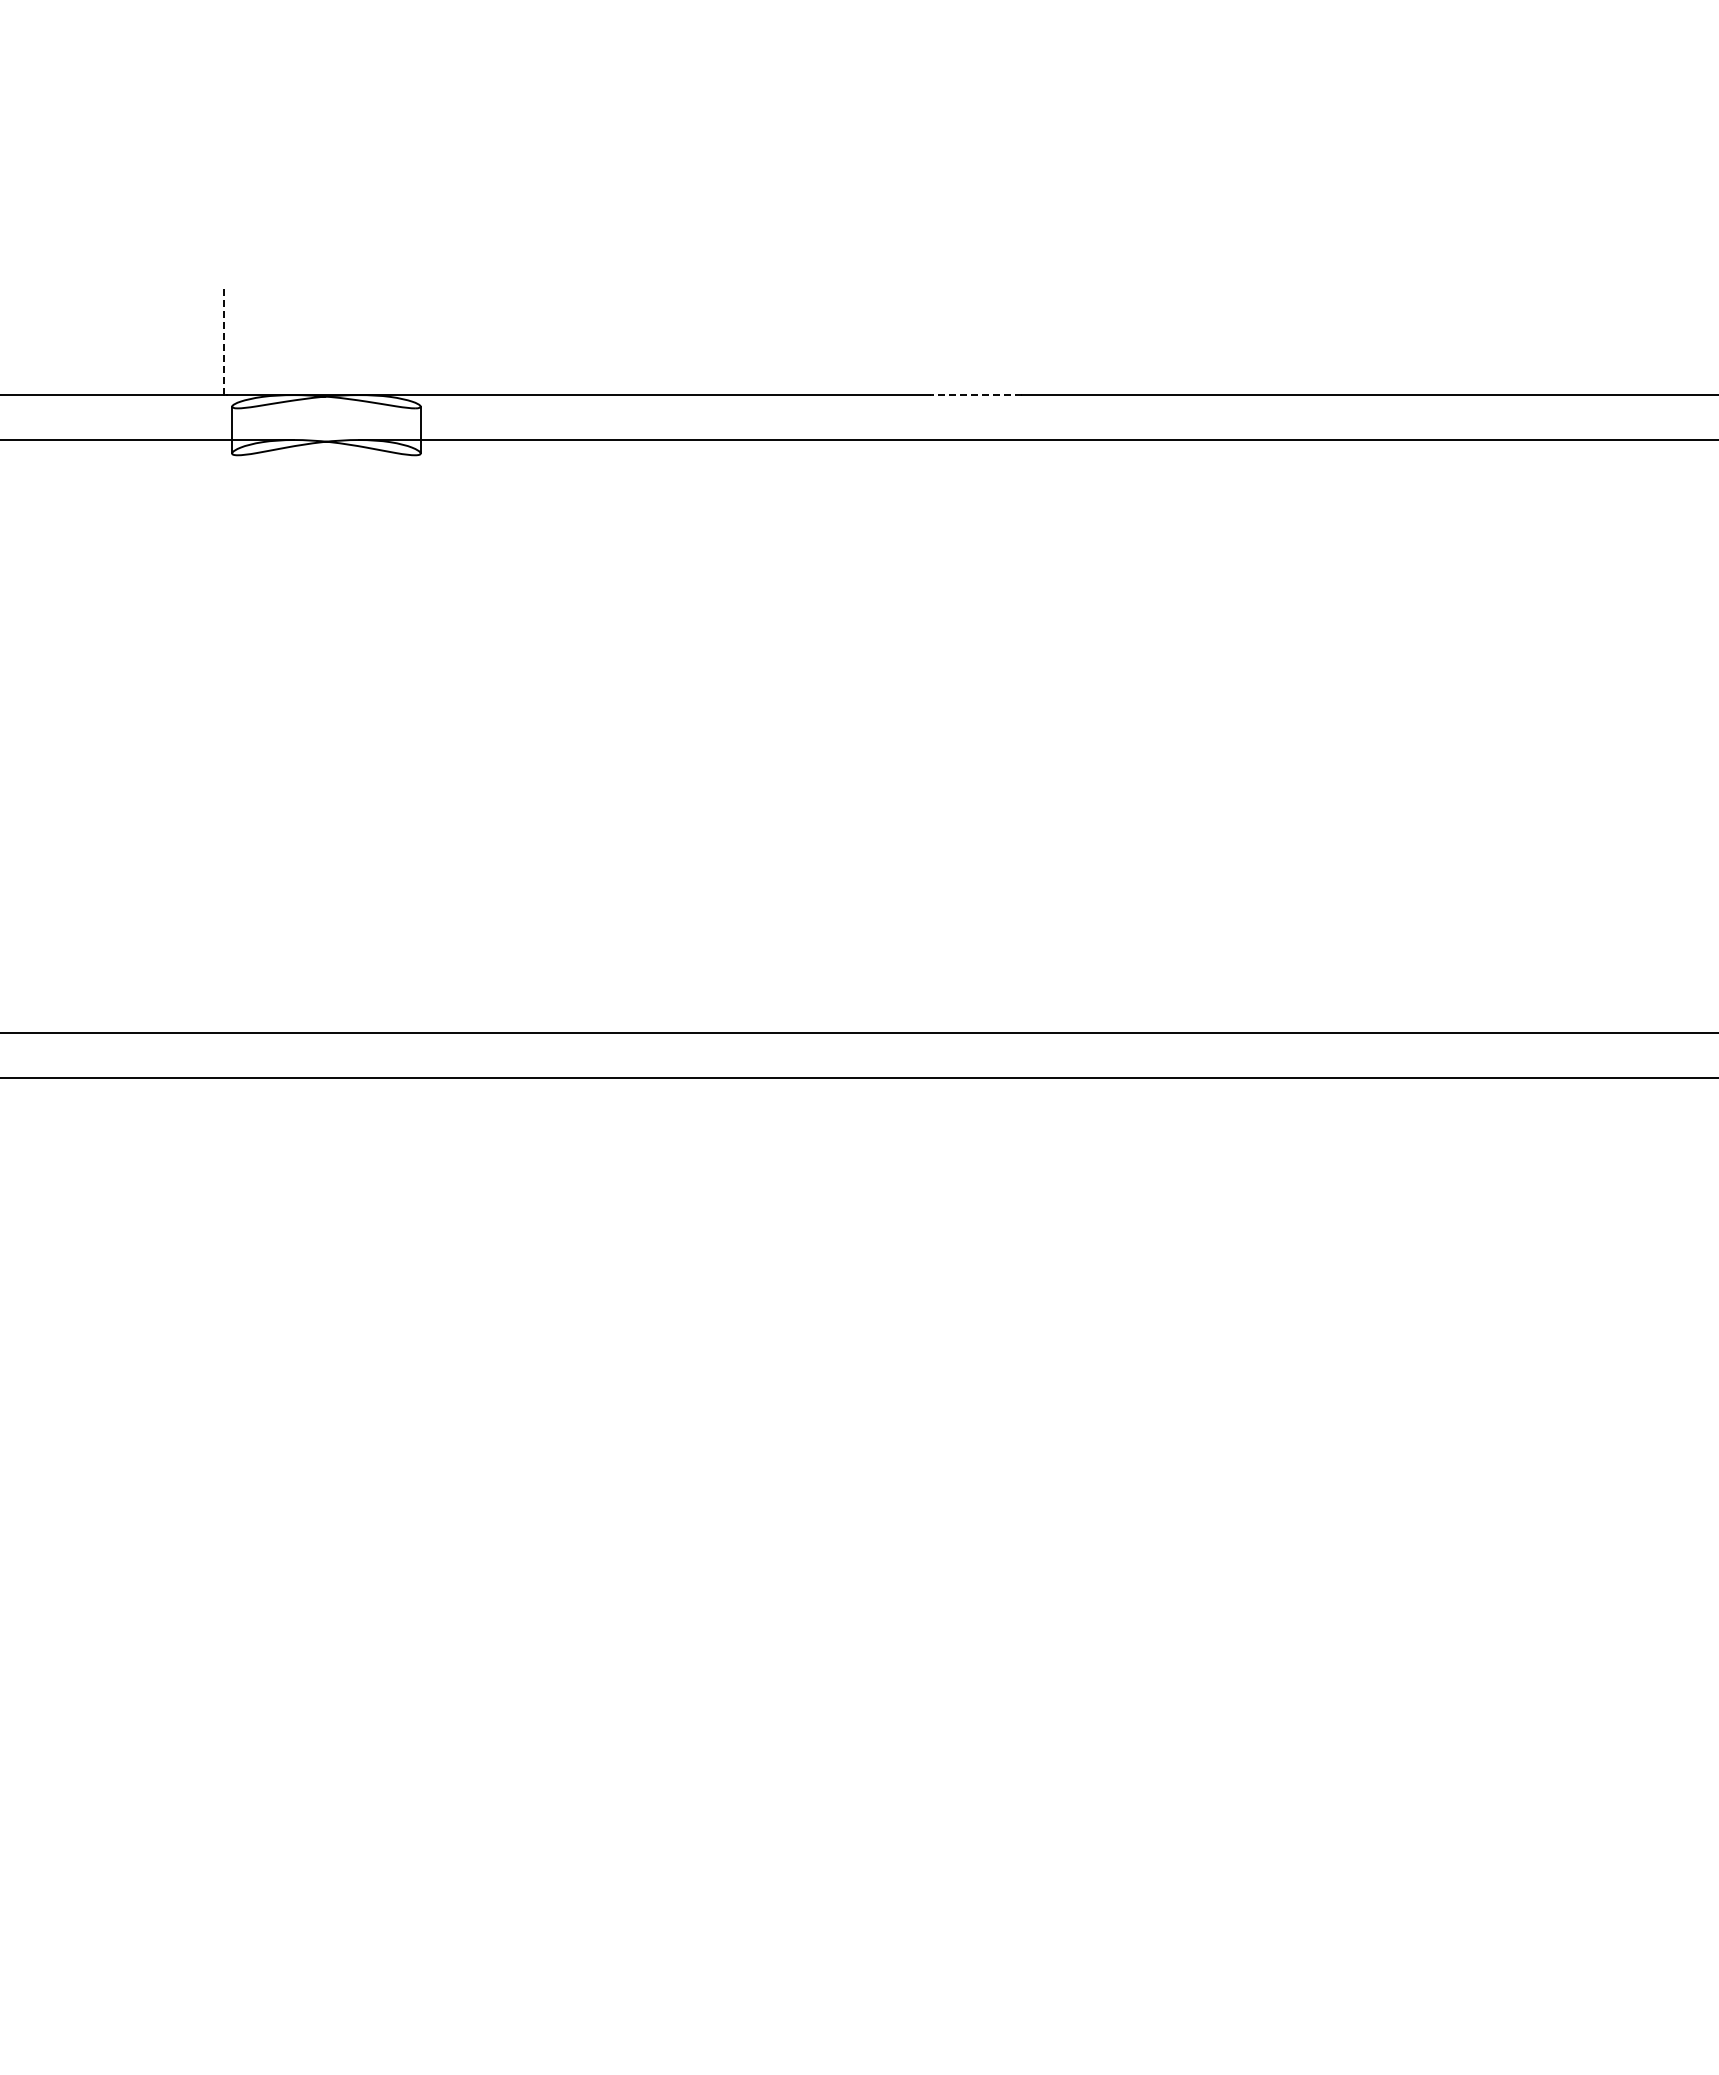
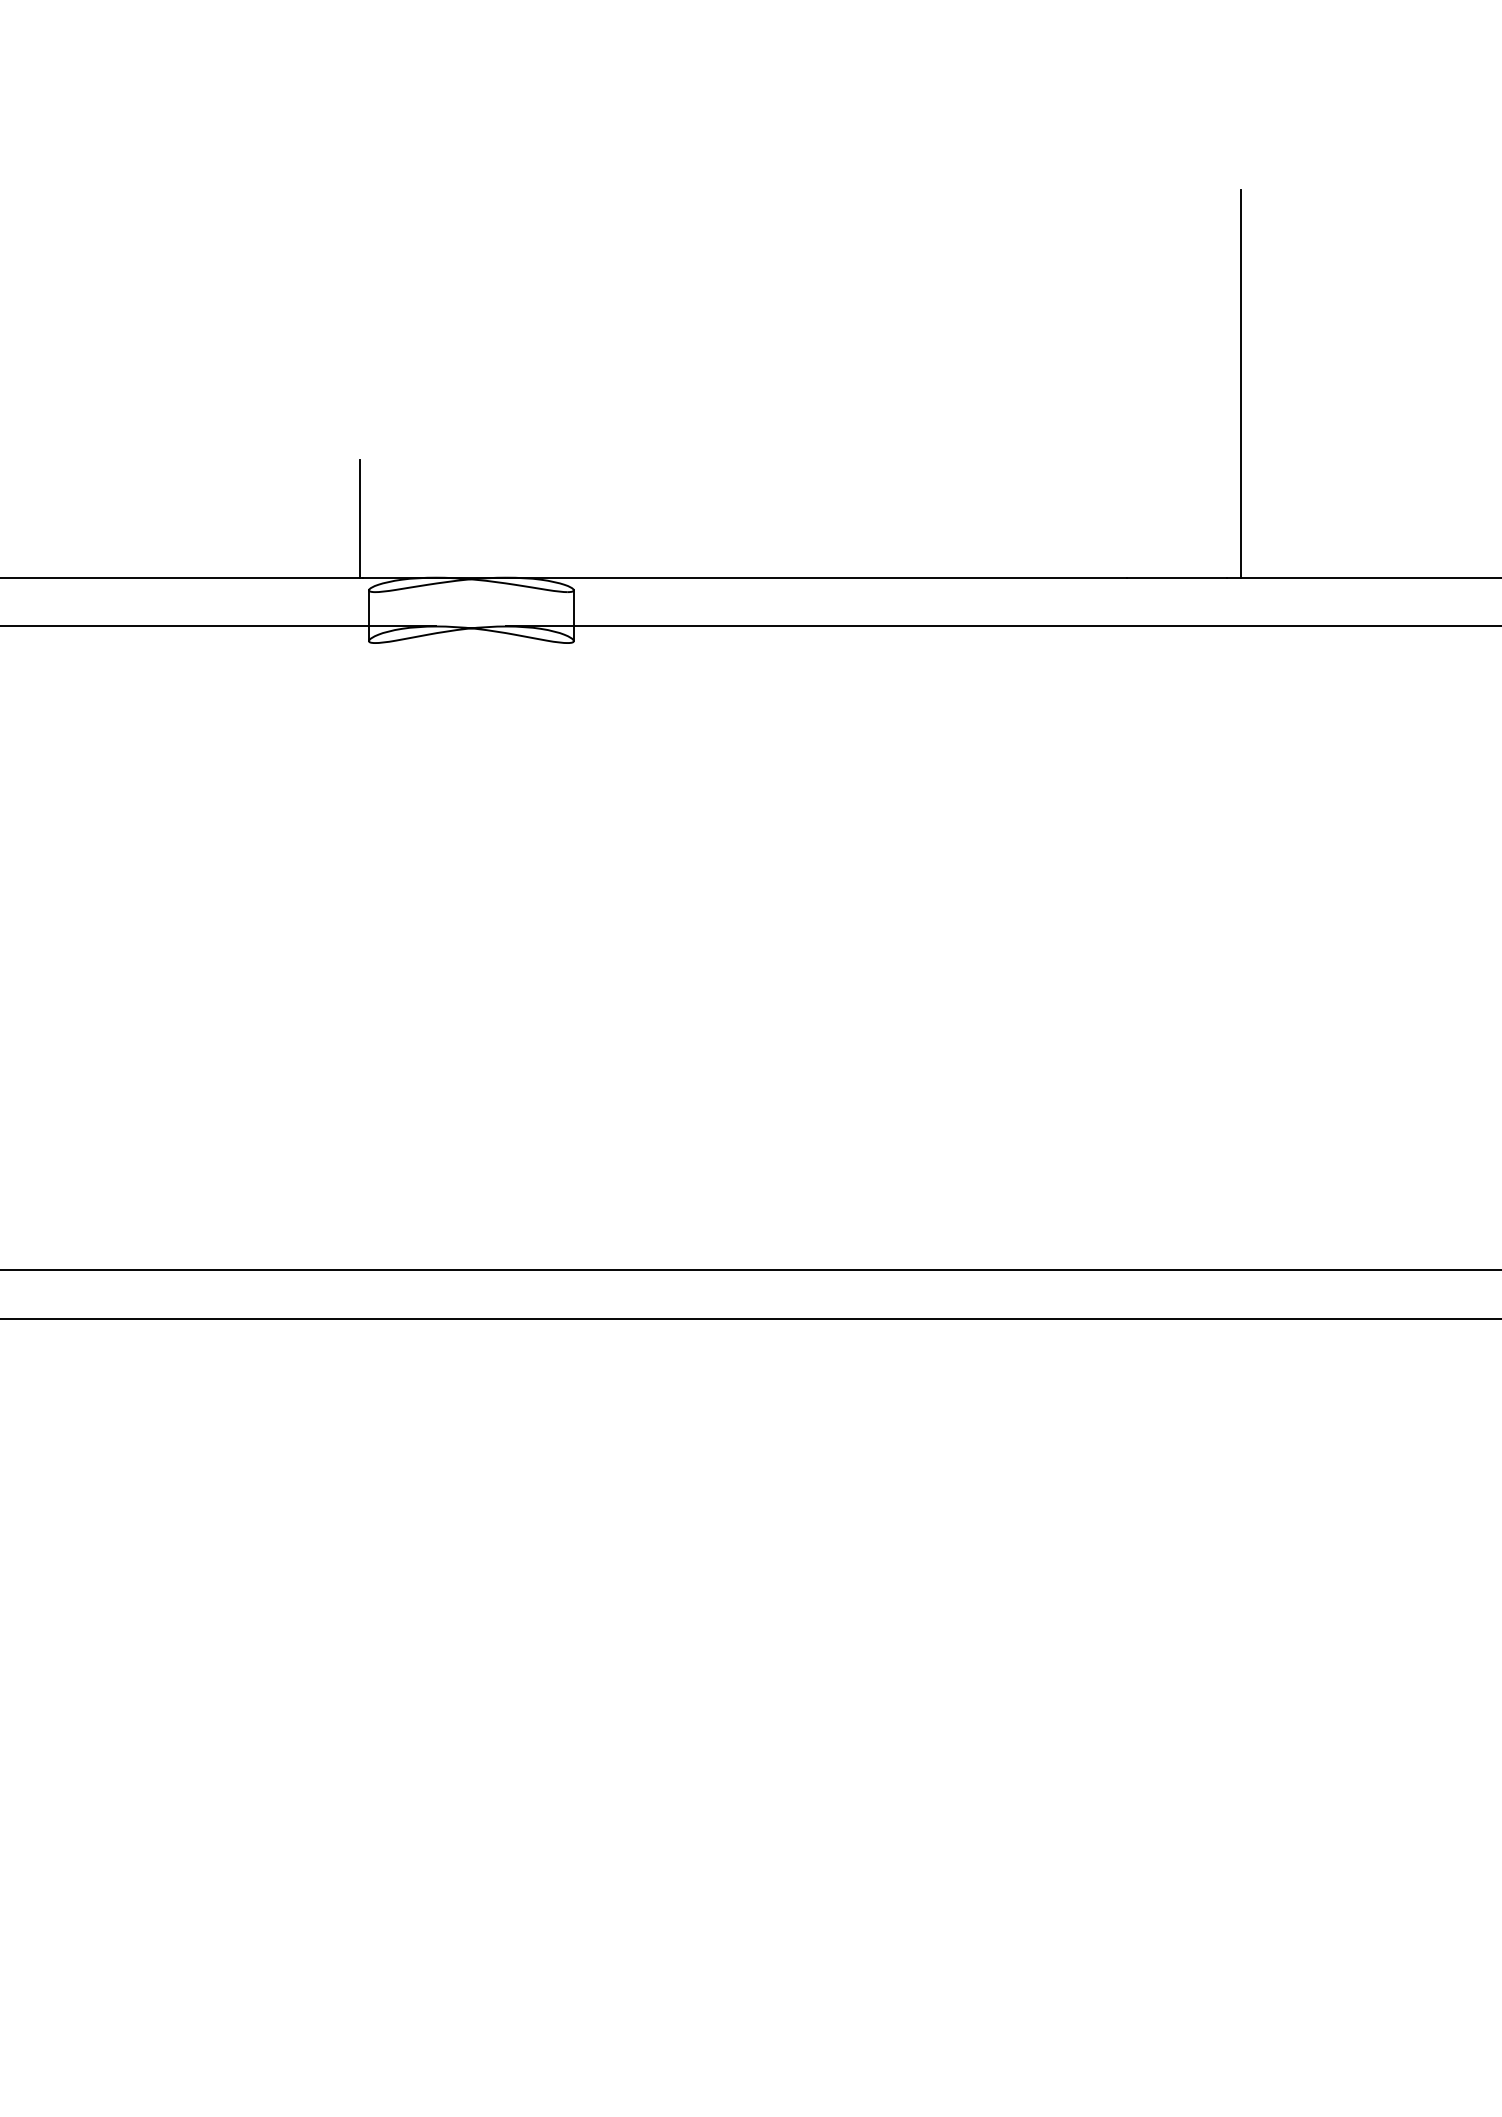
line: (1035, 216) -> (1241, 383), added
line: (224, 341) -> (360, 519), dashed -> solid
line: (976, 395) -> (1177, 578), dashed -> solid

